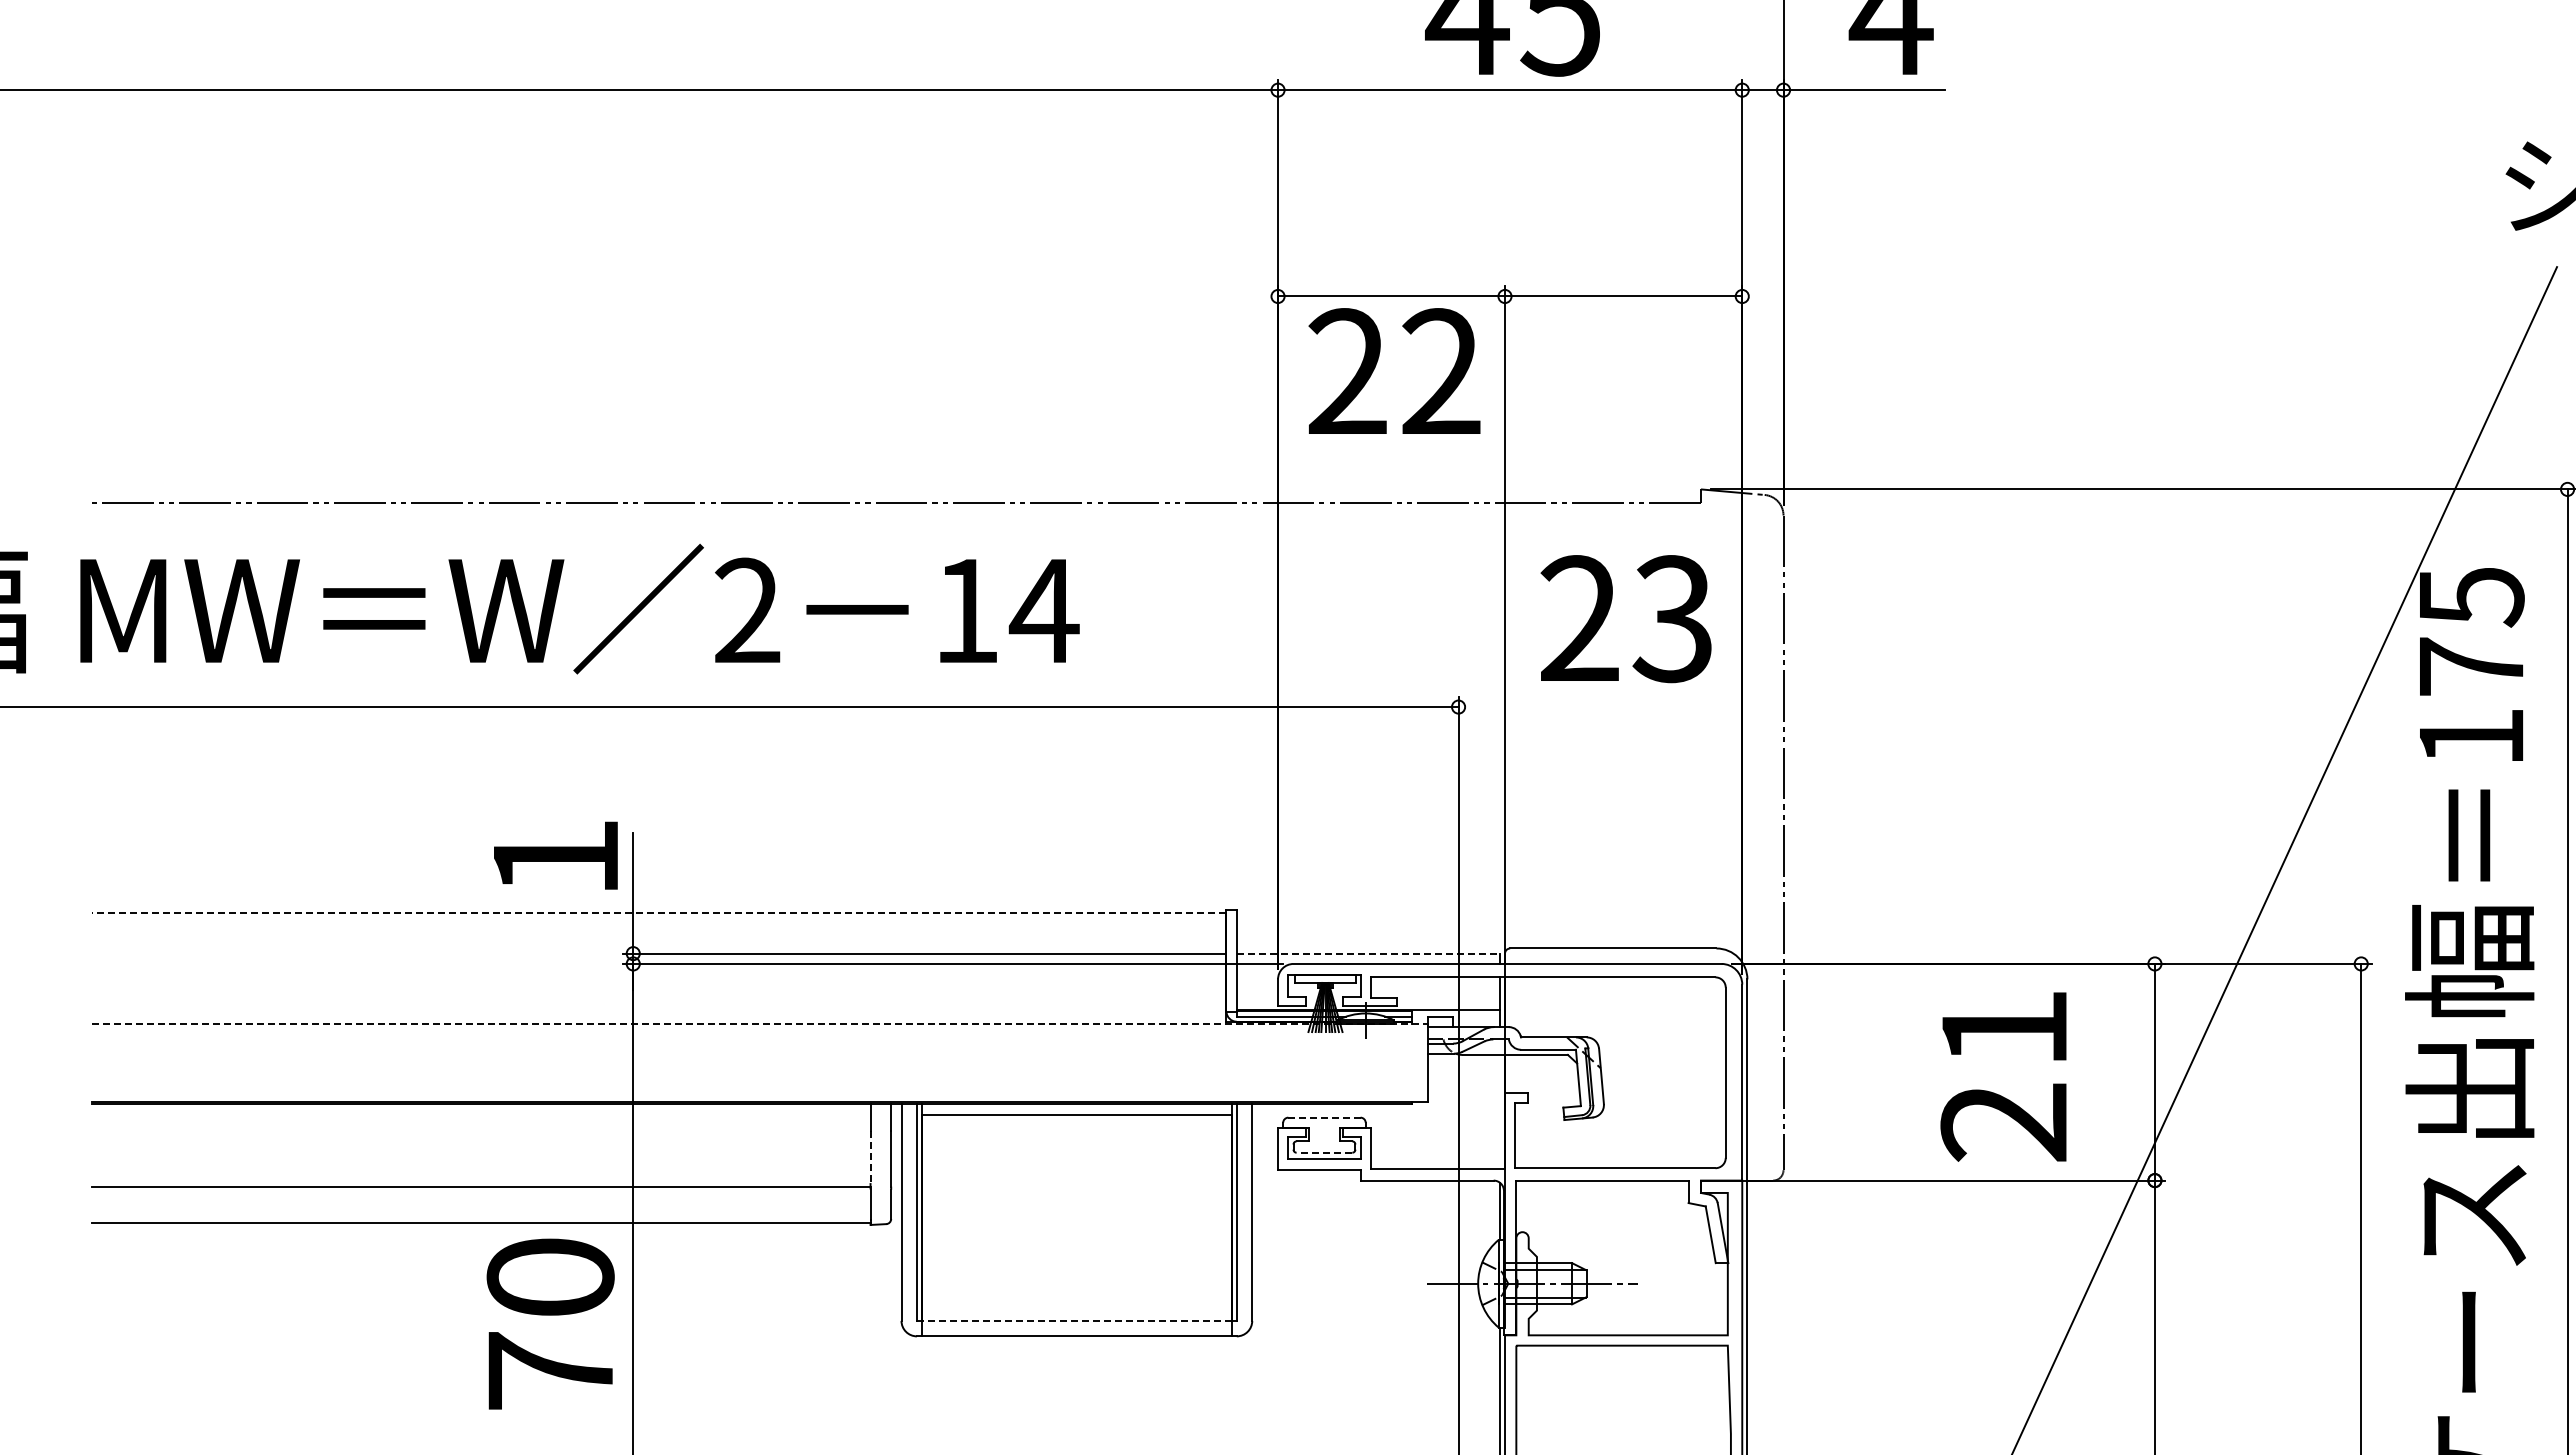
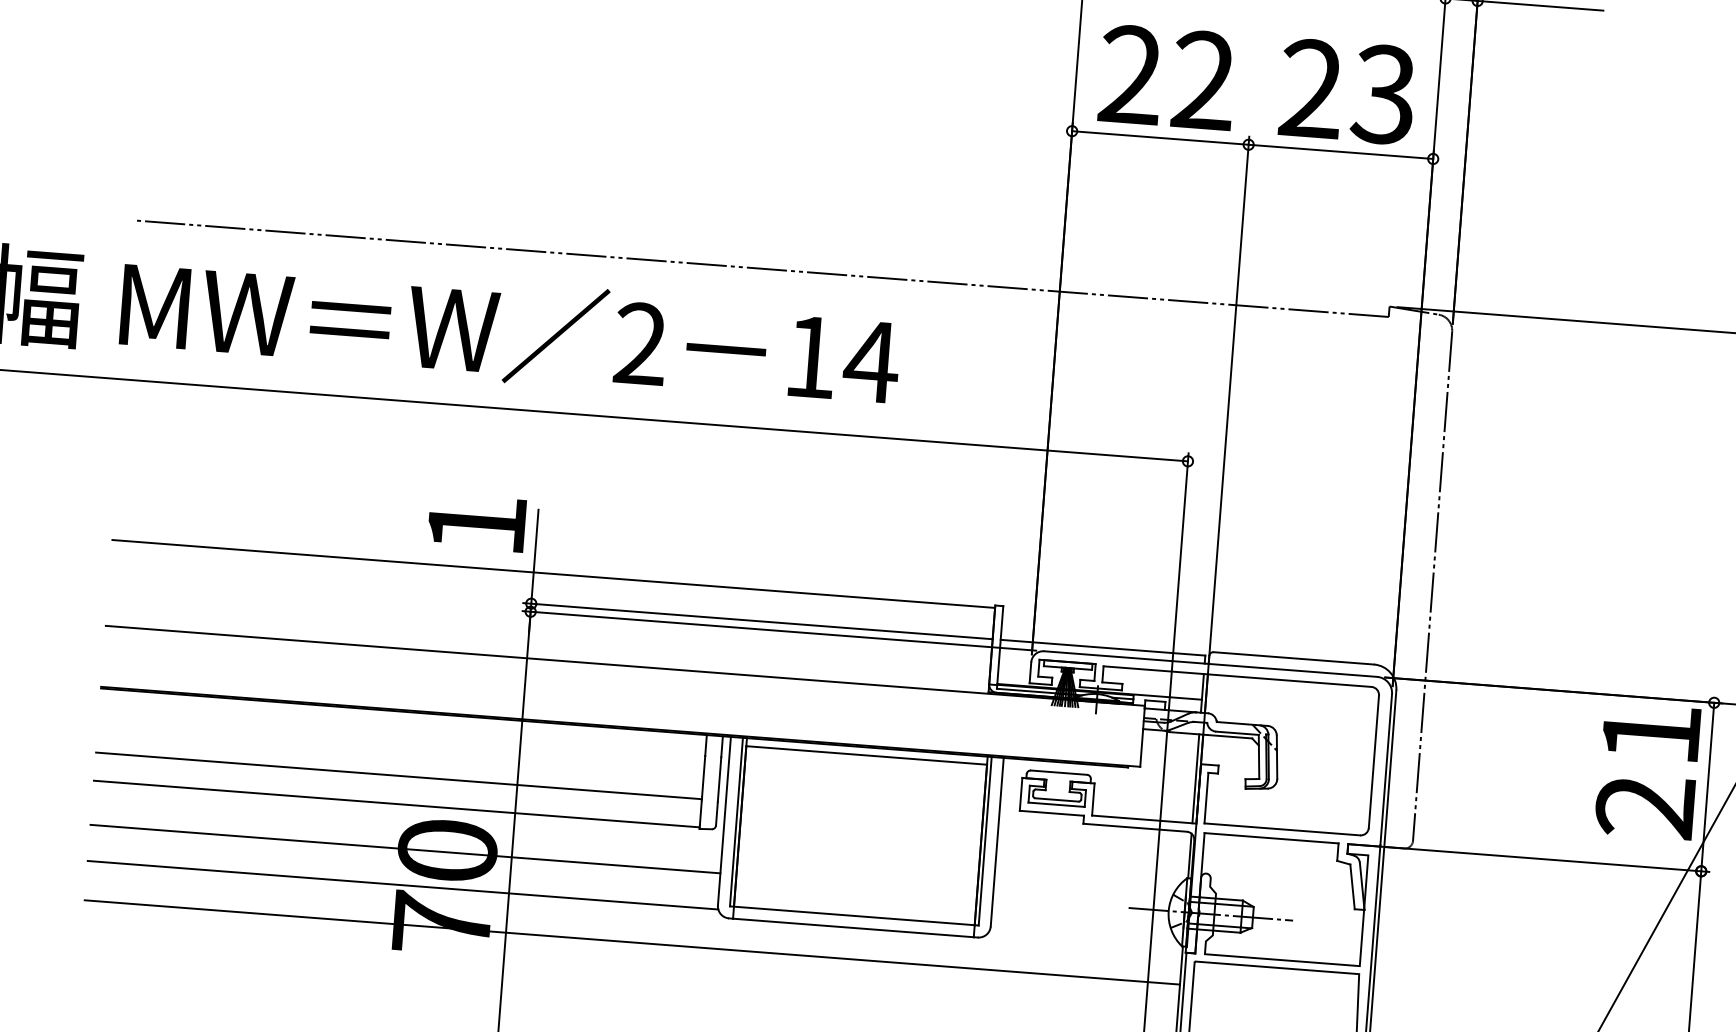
text: (1394, 370) -> (1167, 76), moved
text: (1625, 619) -> (1346, 92), moved
line: (658, 913) -> (553, 574), dashed -> solid
line: (1368, 953) -> (1103, 647), dashed -> solid
line: (759, 1023) -> (625, 665), dashed -> solid
text: (2003, 1076) -> (1647, 770), moved
line: (1499, 1111) -> (1195, 778), added
line: (1324, 1117) -> (1059, 772), dashed -> solid
line: (1324, 1152) -> (1057, 799), dashed -> solid
line: (870, 1157) -> (703, 776), dashed -> solid
line: (496, 1279) -> (405, 848), added
line: (1076, 1320) -> (854, 915), dashed -> solid
line: (496, 1326) -> (402, 885), added
line: (795, 1376) -> (632, 942), added

